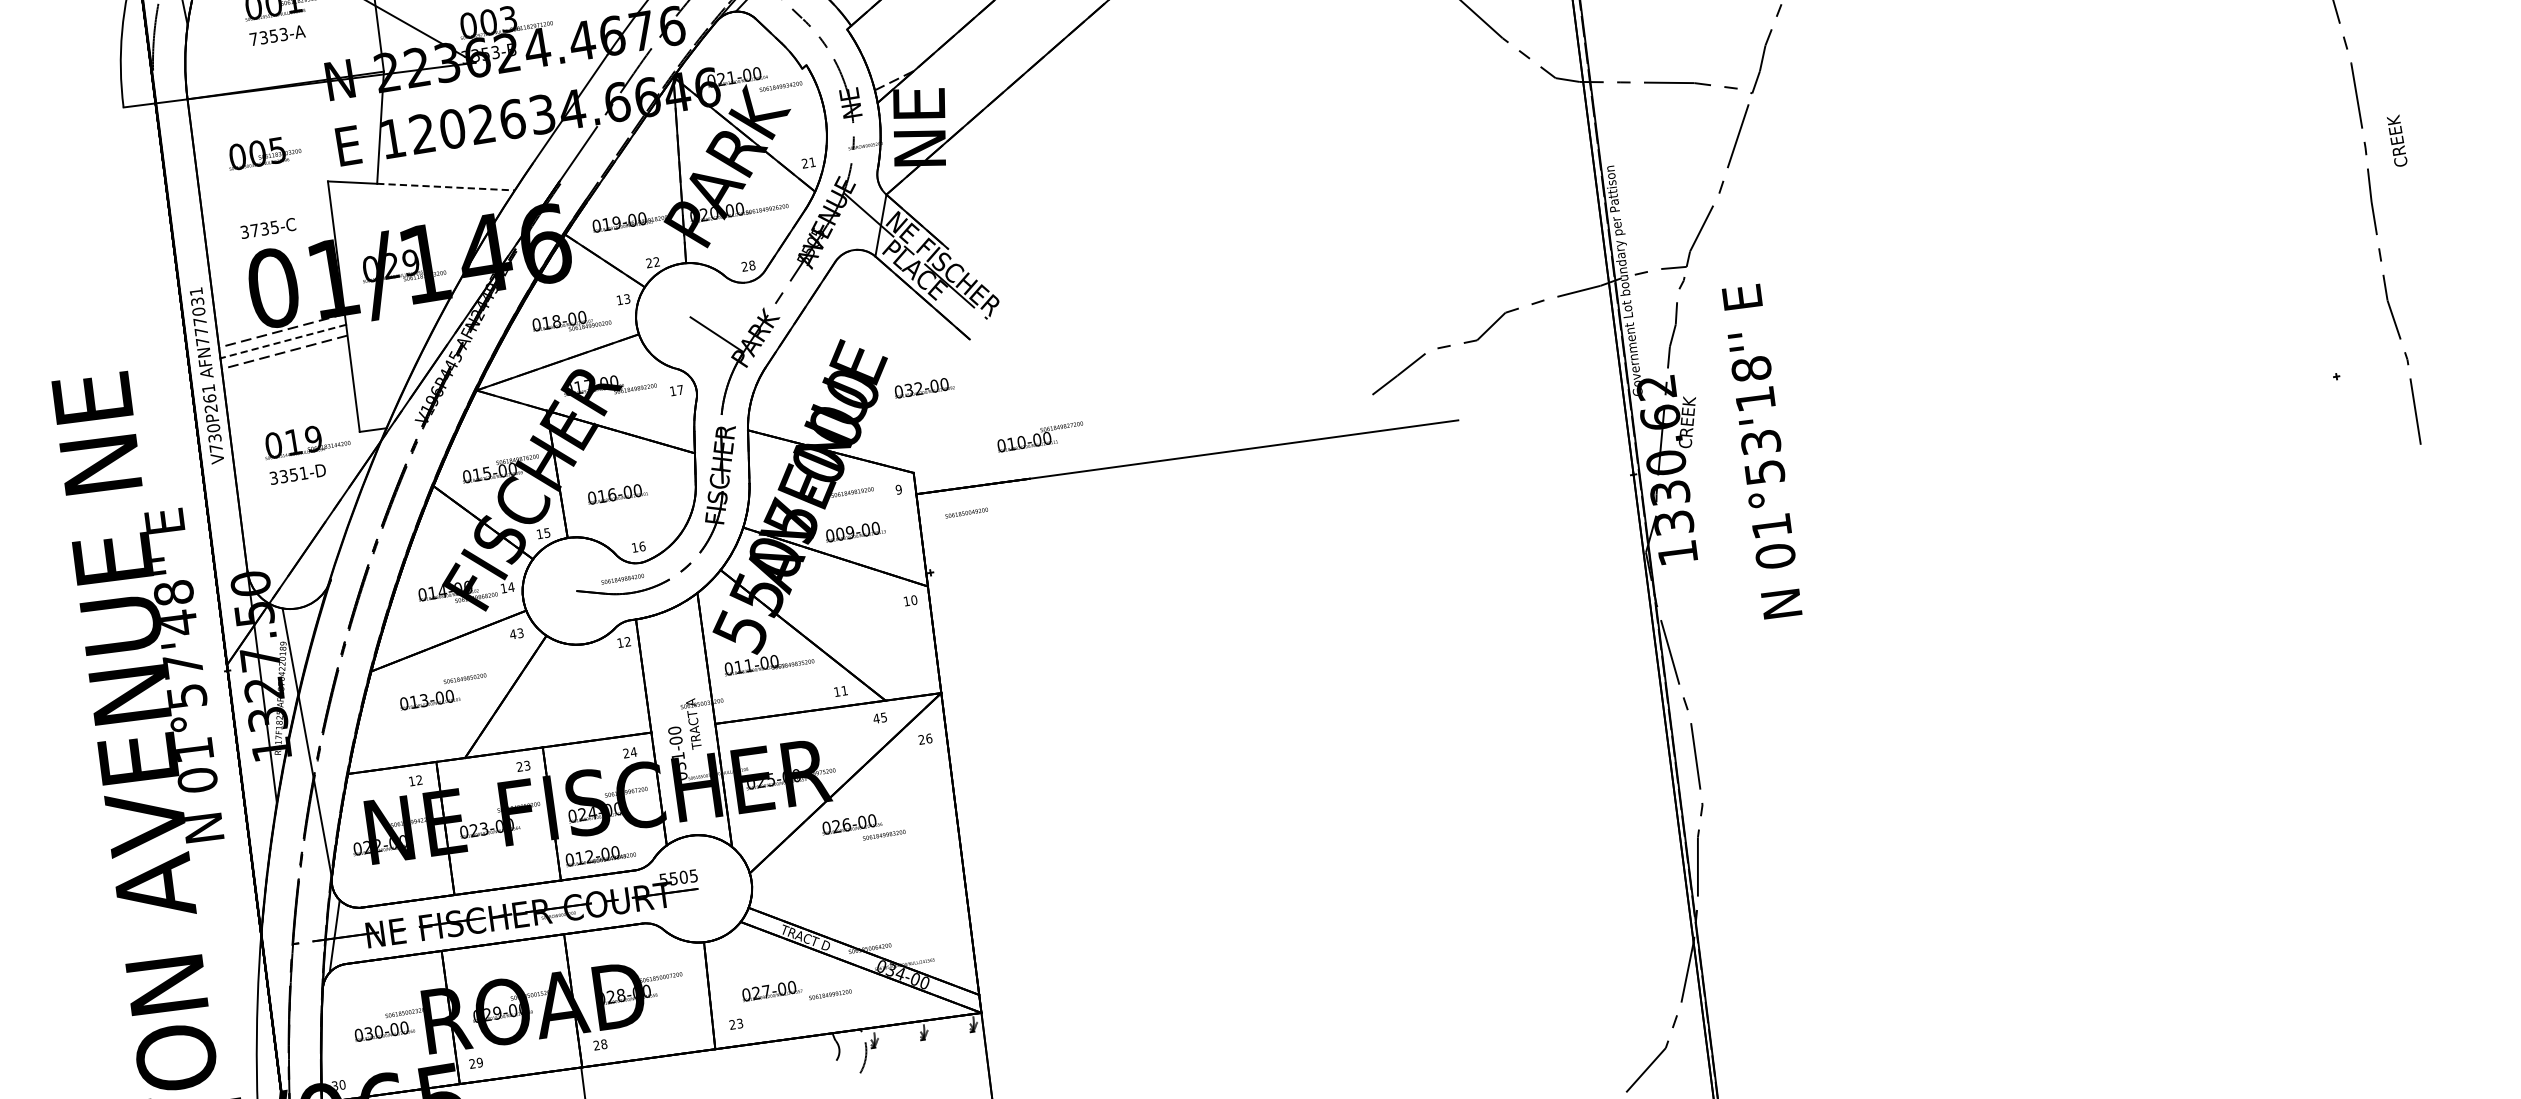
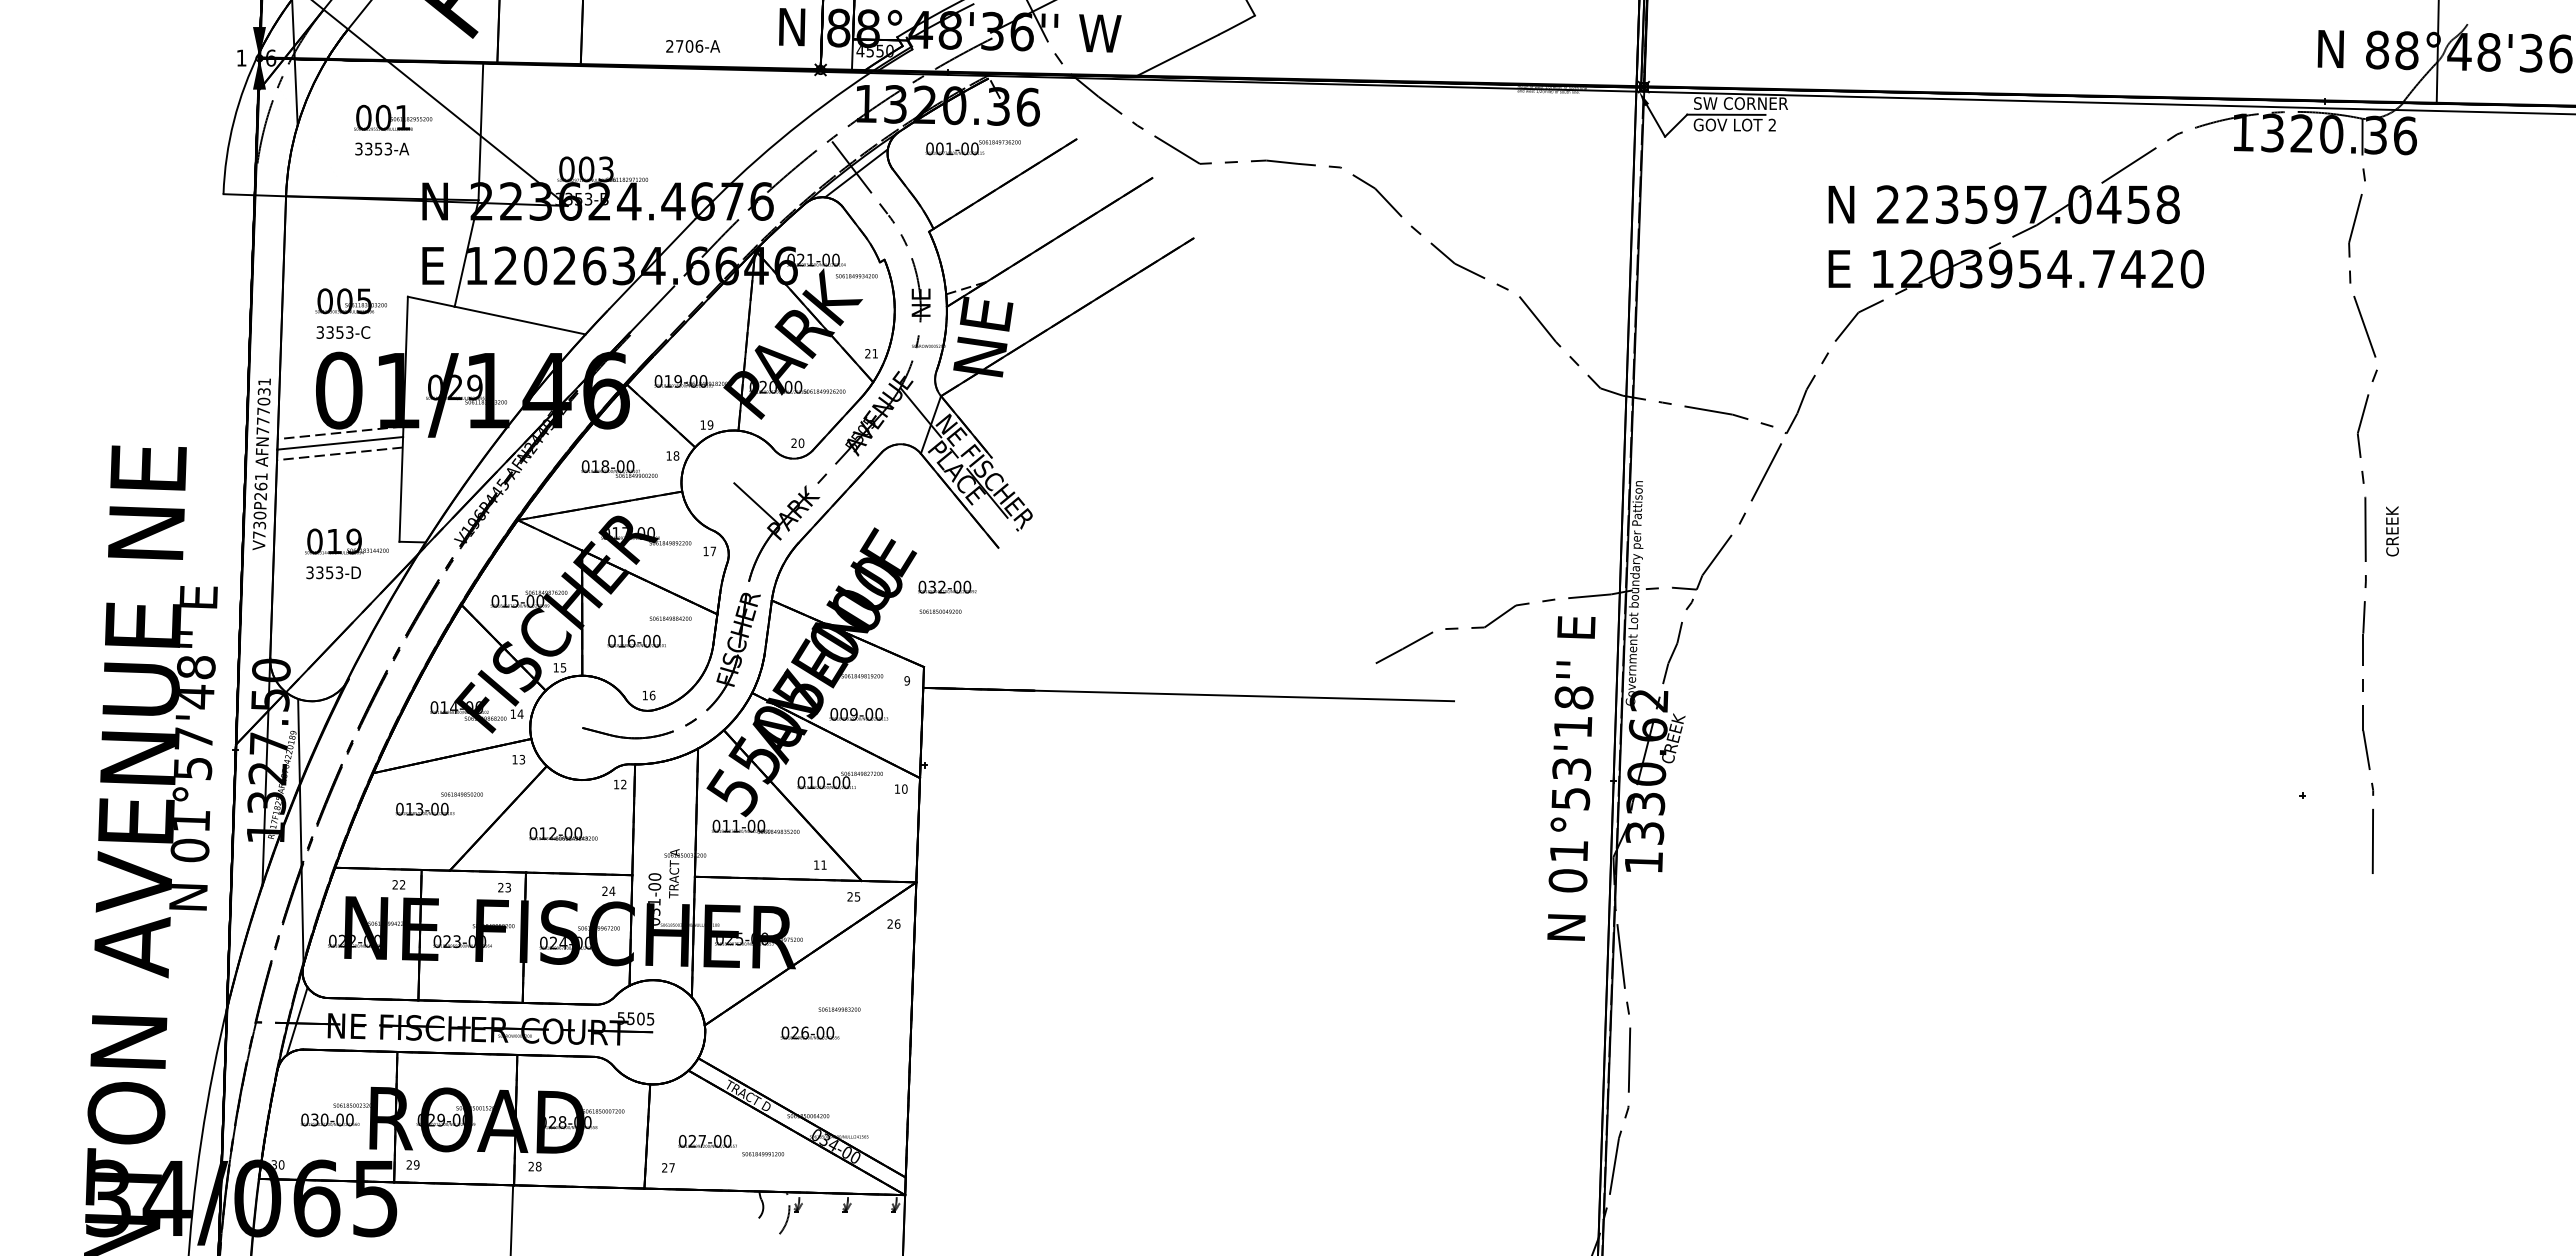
text: (253, 38) -> (358, 148), 7353-A -> 3353-A
text: (2397, 141) -> (2392, 531), moved
text: (263, 152) -> (350, 301), moved
line: (446, 186) -> (520, 320), dashed -> solid
text: (264, 229) -> (339, 332), 3735-C -> 3353-C
text: (652, 262) -> (706, 424), 22 -> 19
text: (752, 264) -> (801, 442), 28 -> 20
text: (627, 298) -> (676, 455), 13 -> 18
line: (282, 341) -> (339, 443), dashed -> solid
text: (1039, 437) -> (839, 780), moved
text: (1762, 451) -> (1571, 778), moved
text: (303, 473) -> (339, 572), 3351-D -> 3353-D
text: (966, 512) -> (940, 611), moved
text: (622, 578) -> (670, 618), moved
text: (512, 634) -> (514, 759), 43 -> 13
text: (876, 718) -> (850, 896), 45 -> 25
text: (411, 781) -> (394, 884), 12 -> 22
text: (851, 823) -> (809, 1032), moved
text: (600, 854) -> (563, 833), moved
text: (739, 1023) -> (671, 1167), 23 -> 27

